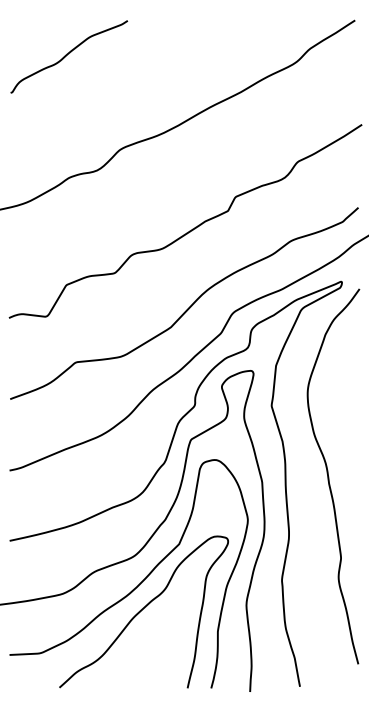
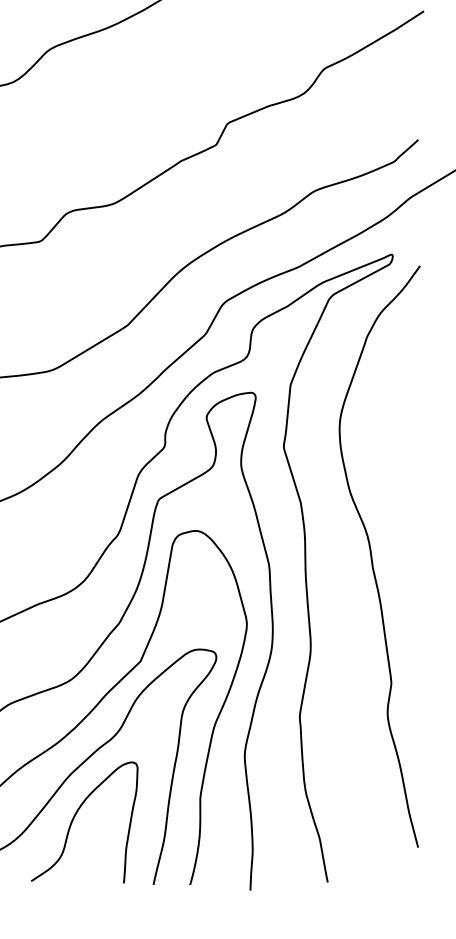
curve: (137, 644) -> (75, 816), added

